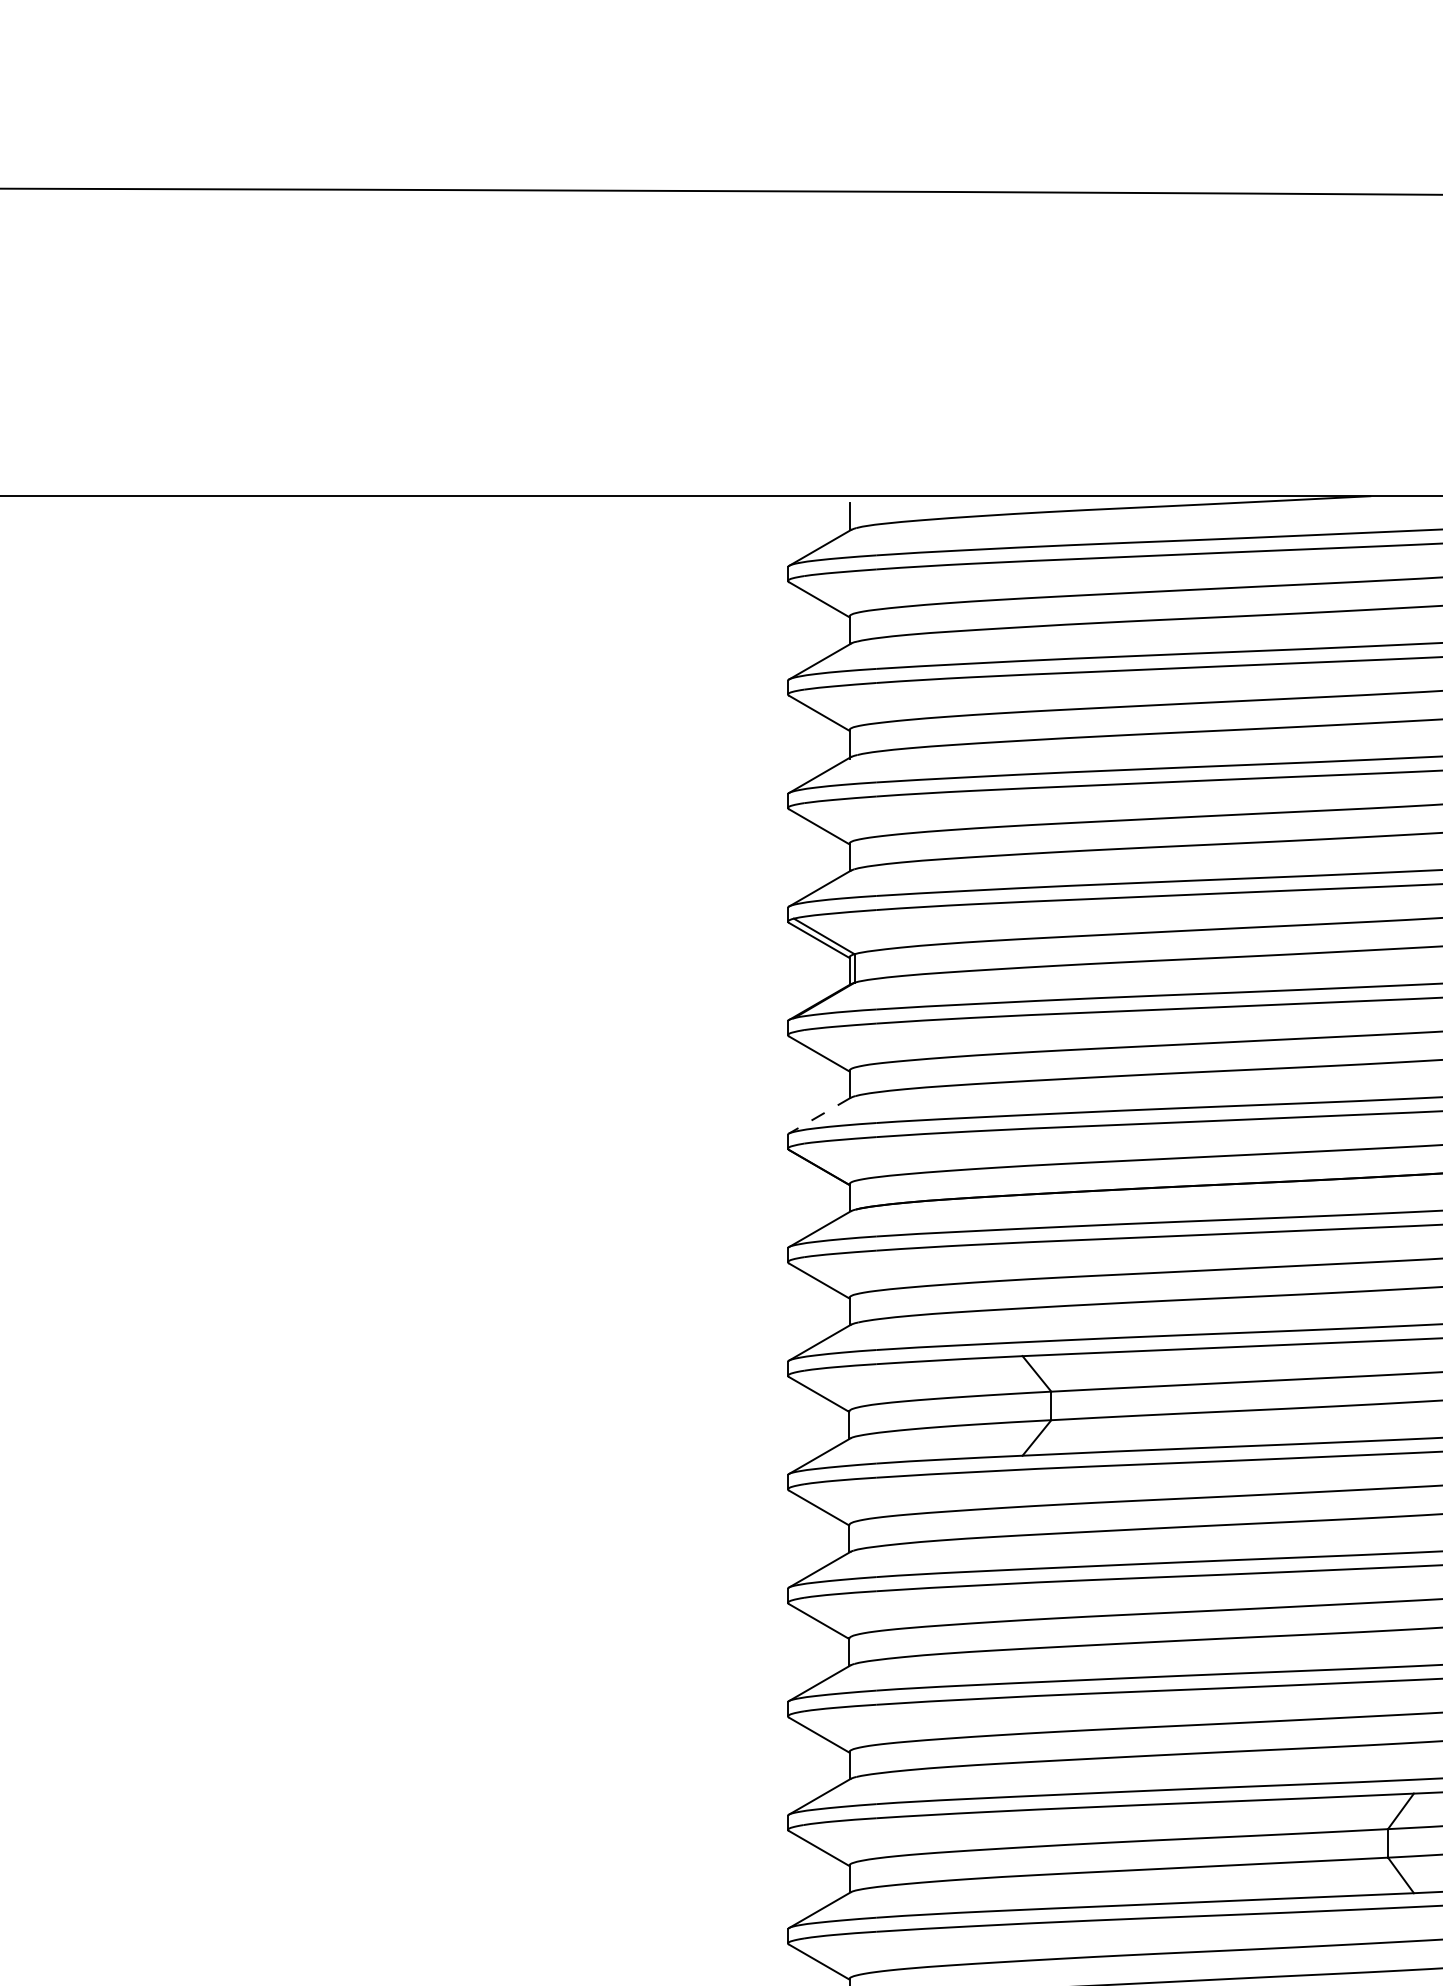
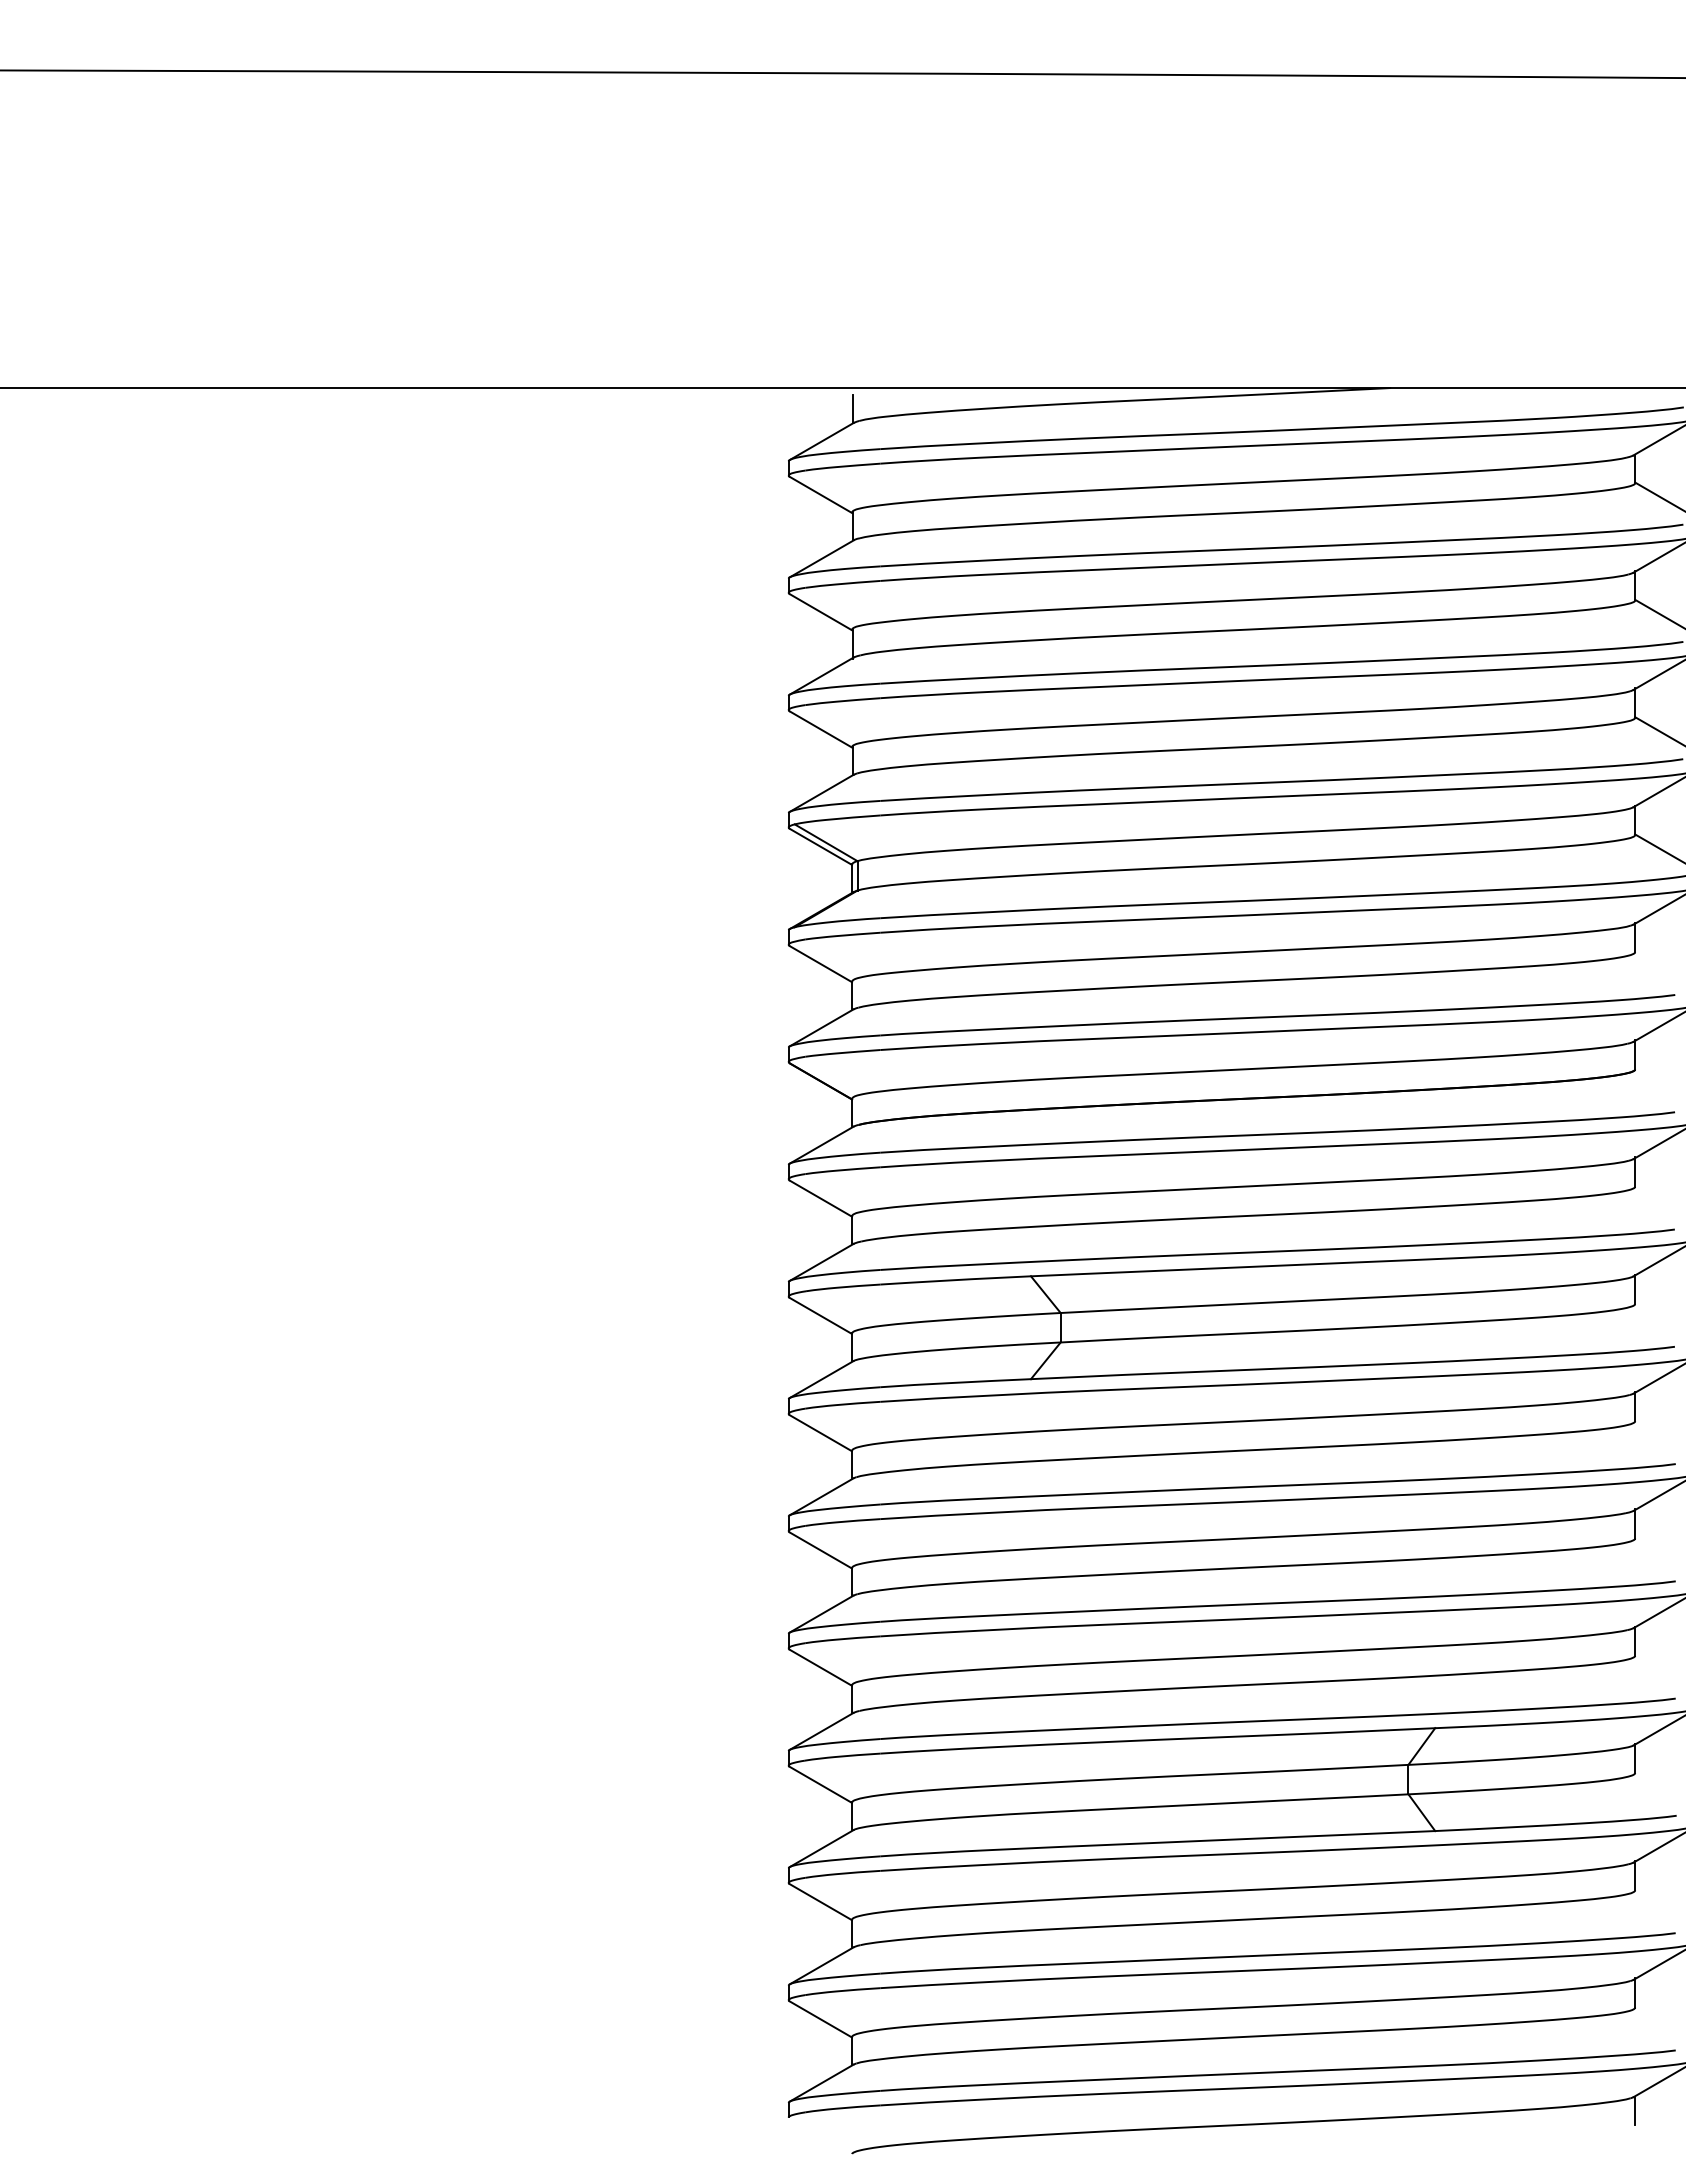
line: (819, 1115) -> (821, 1027), dashed -> solid

